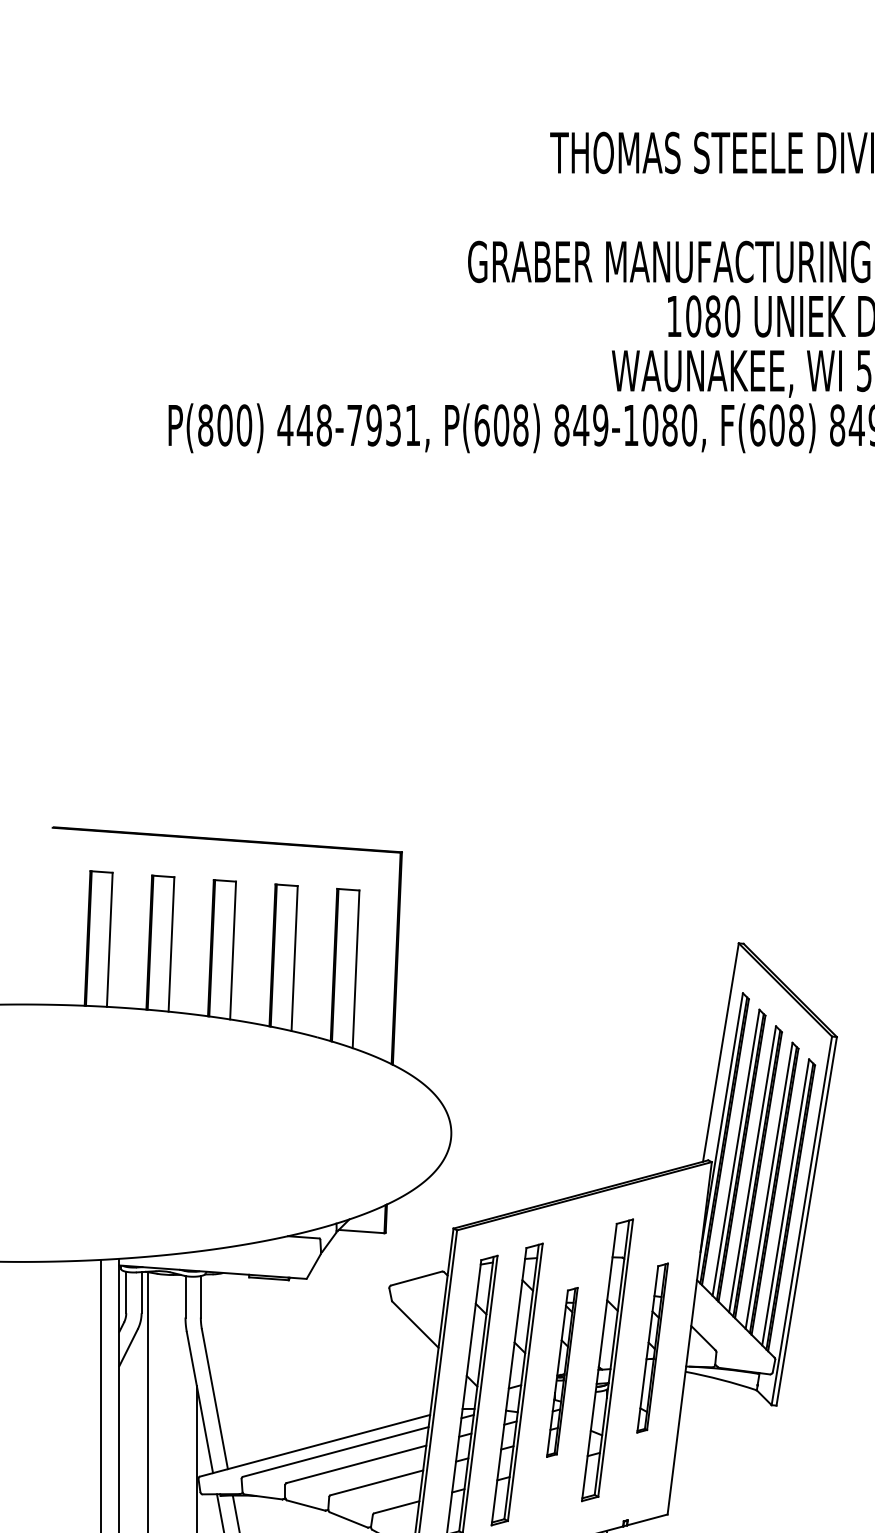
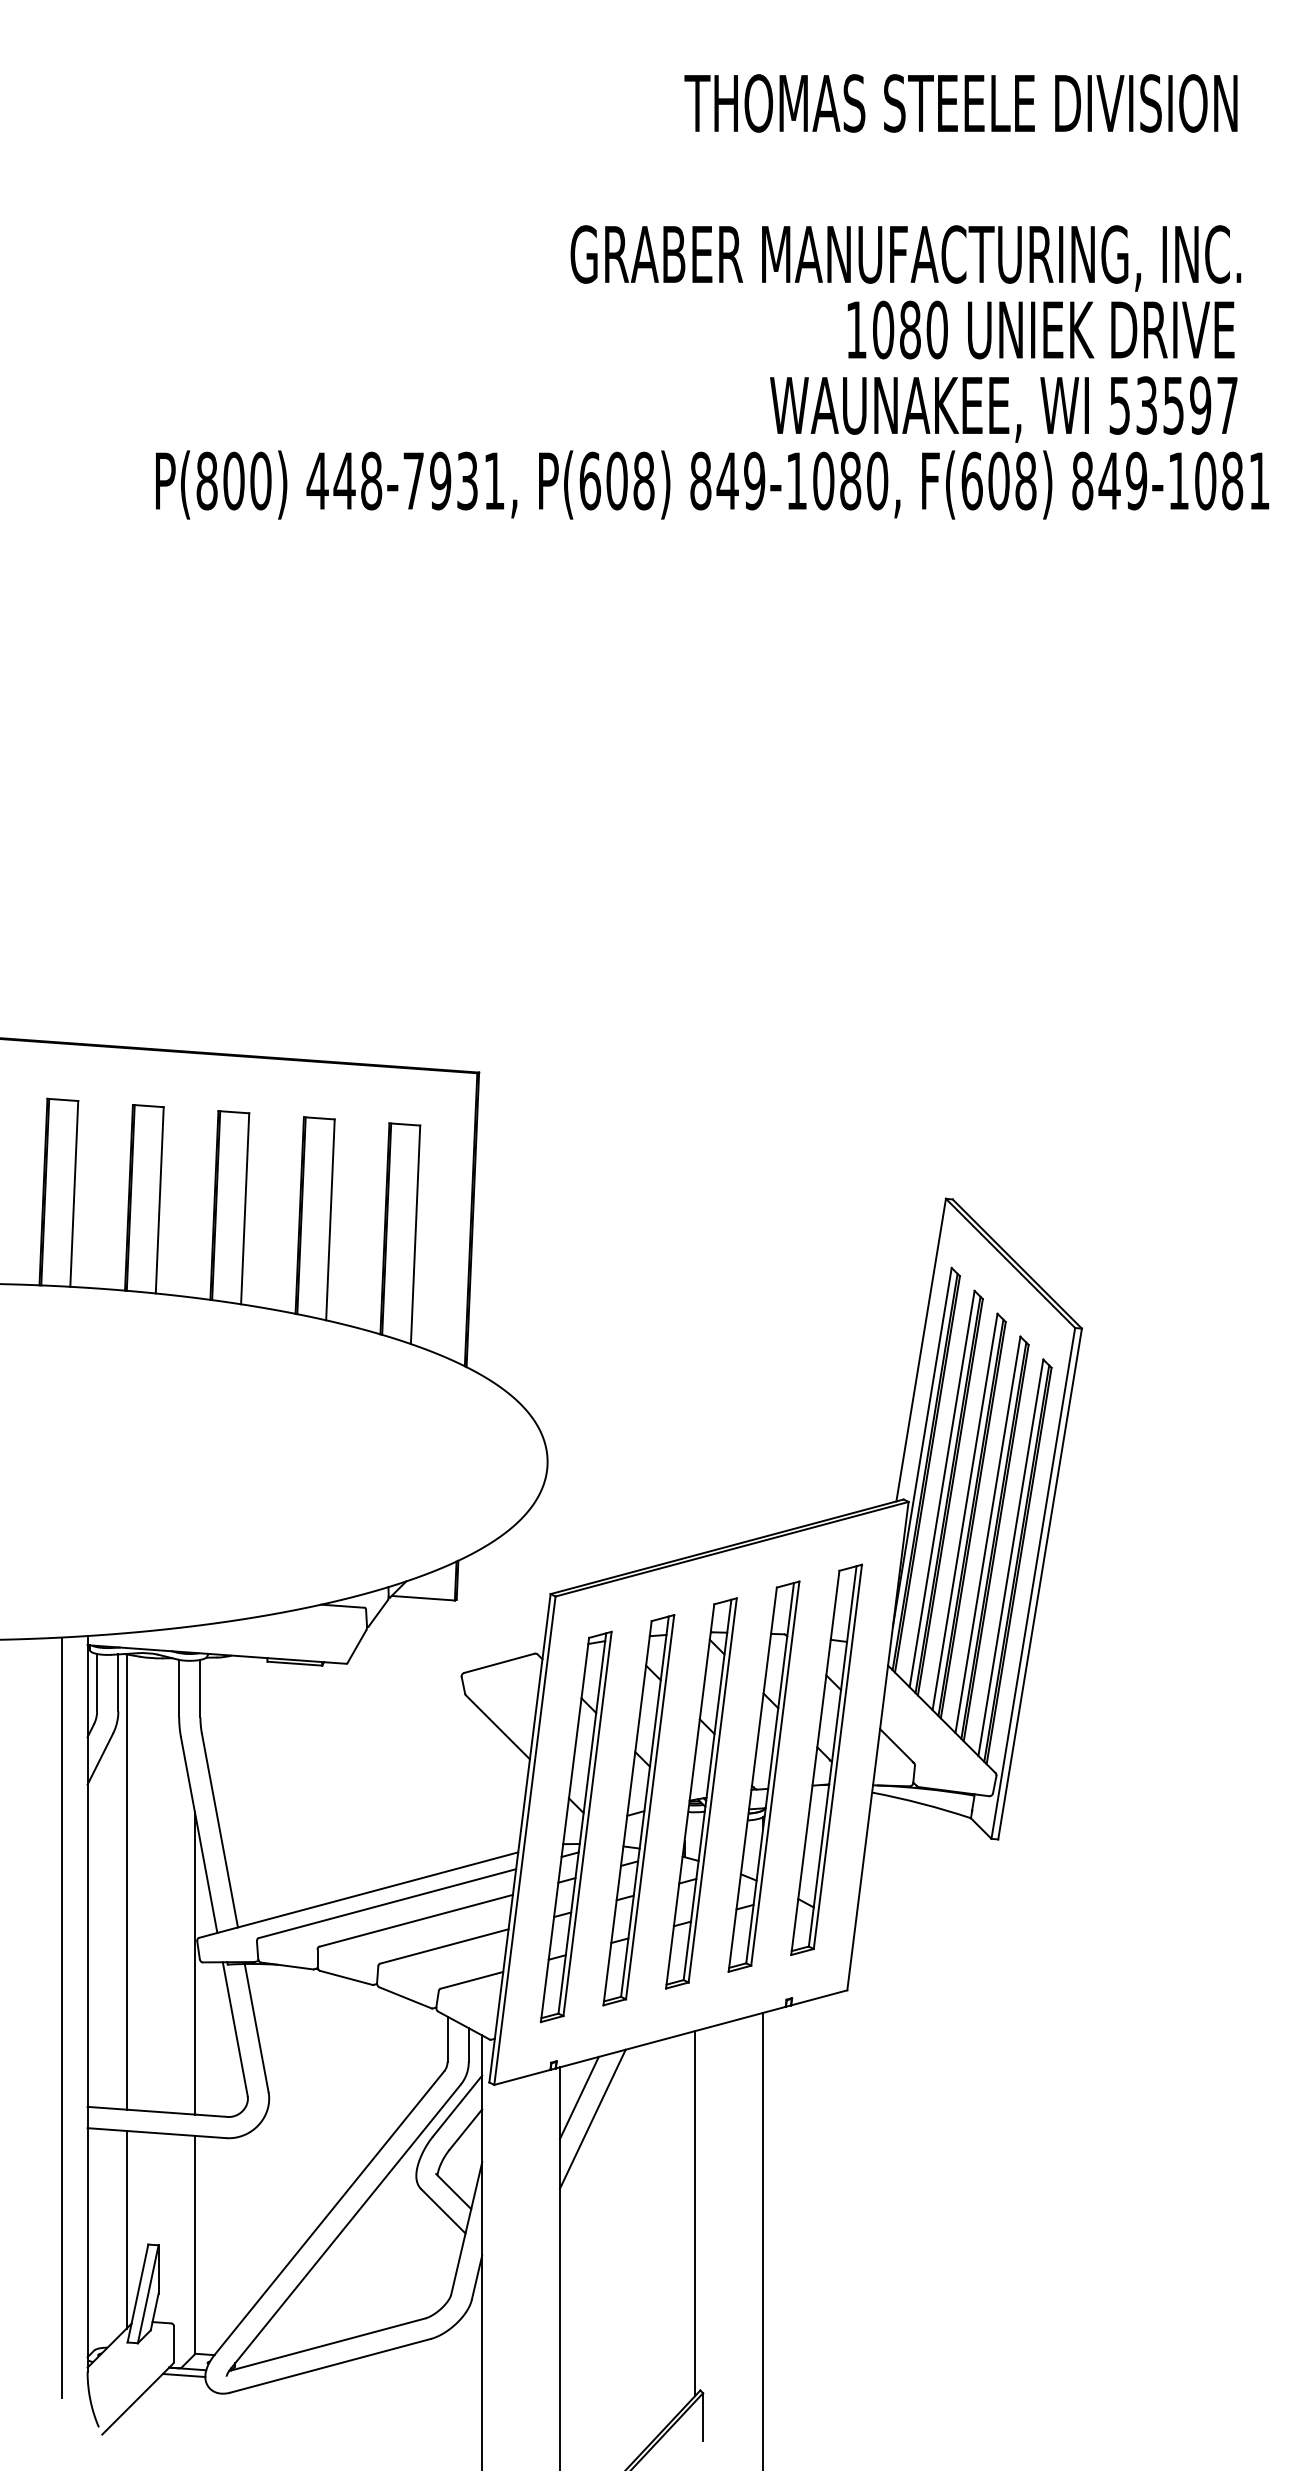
part: (652, 1347) -> (826, 1759), size x1.67
part: (562, 1372) -> (701, 1793), size x1.67

